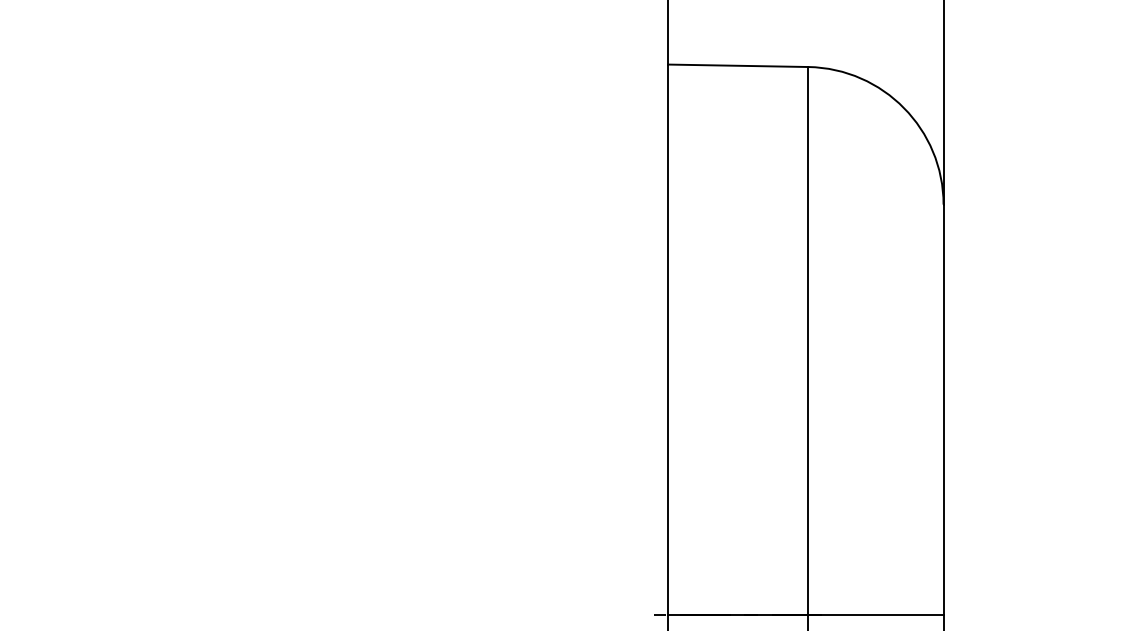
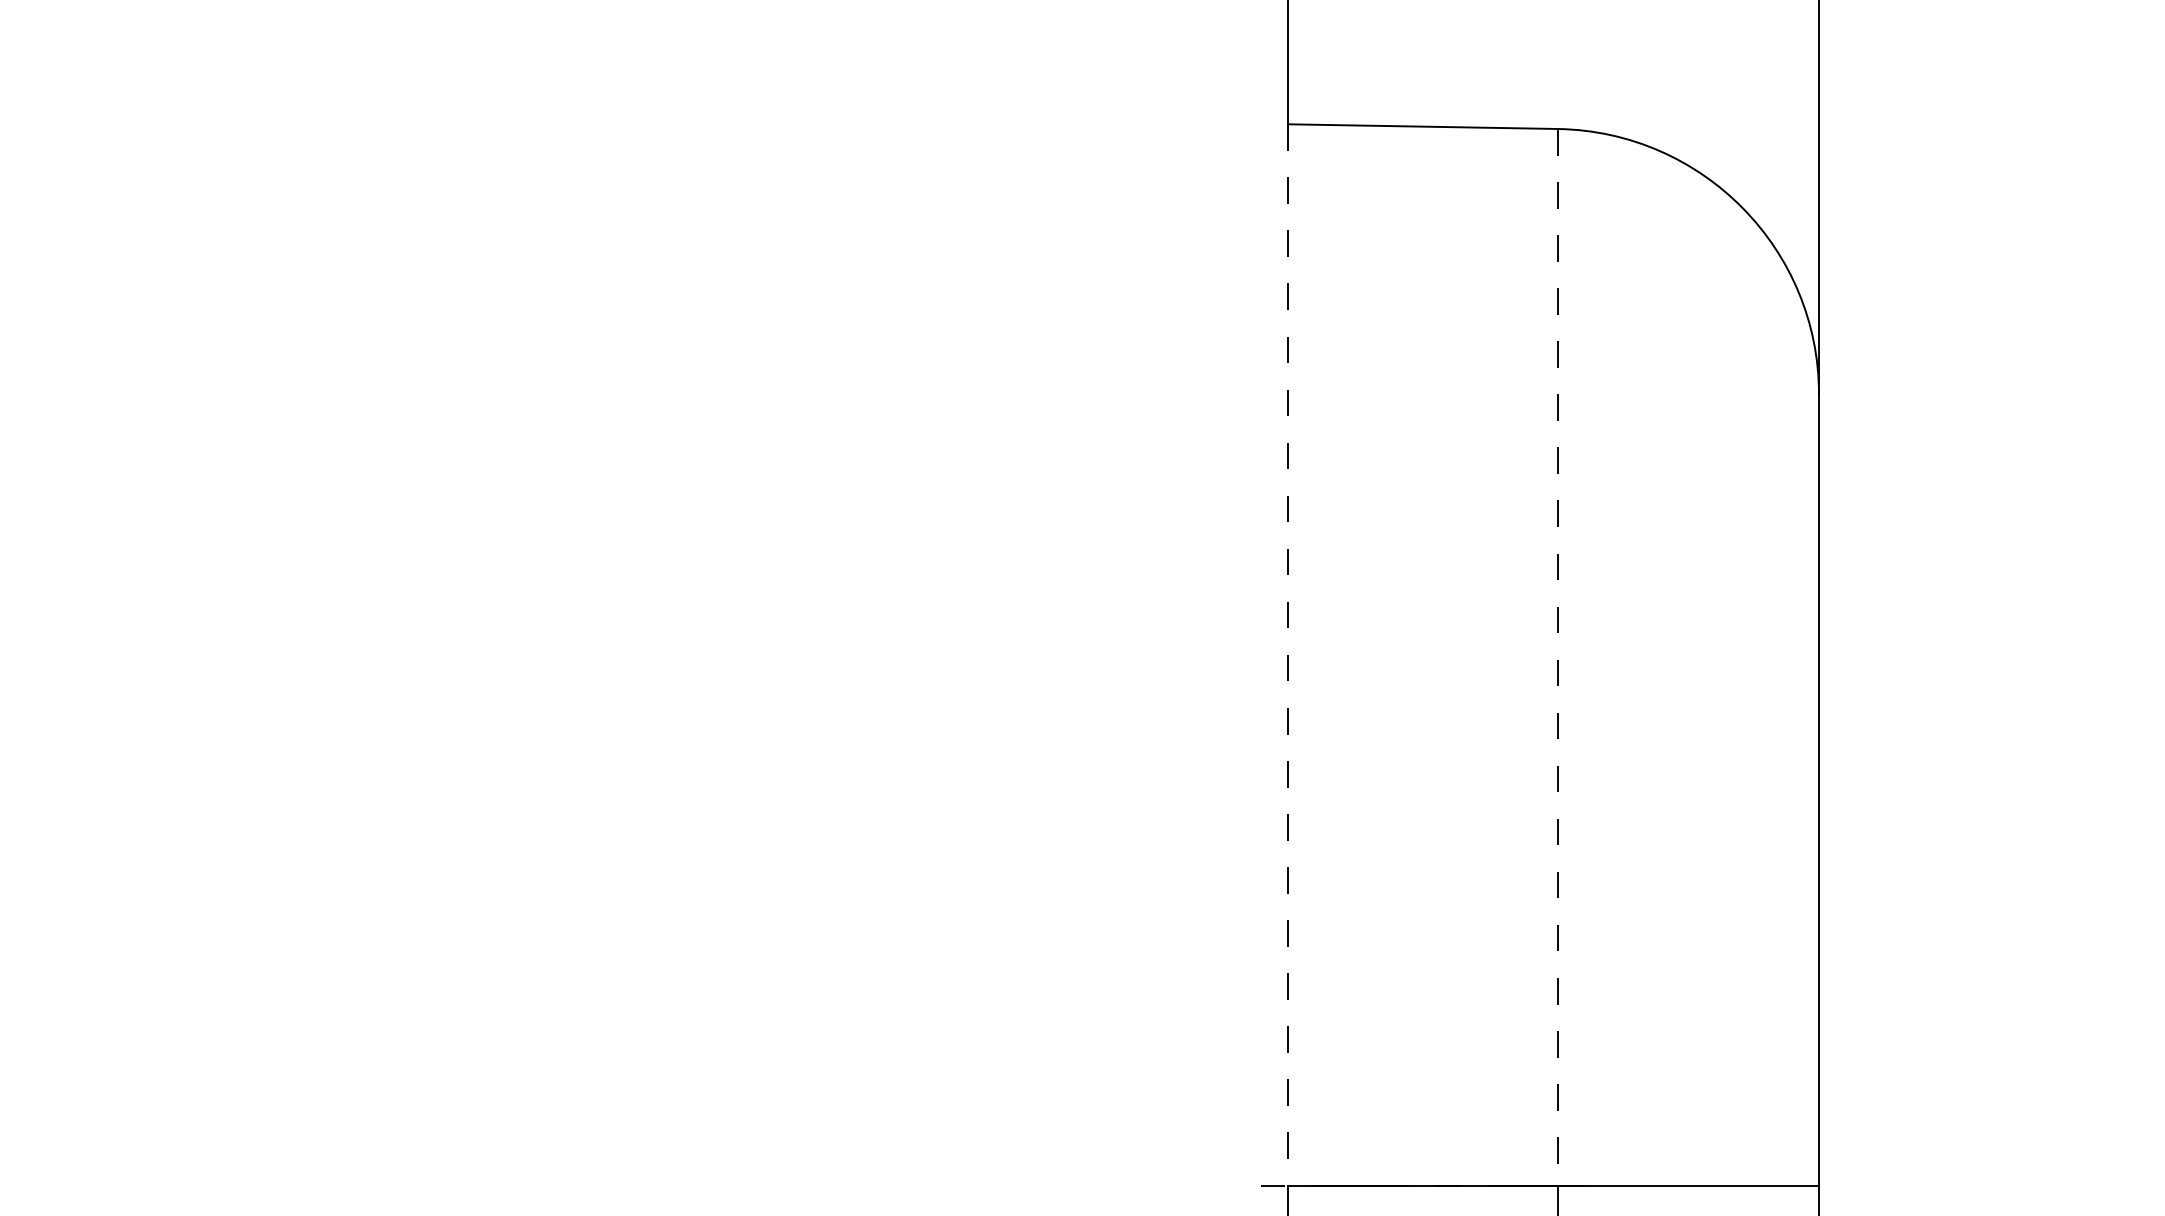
line: (668, 340) -> (1288, 656), solid -> dashed
line: (808, 341) -> (1558, 658), solid -> dashed

